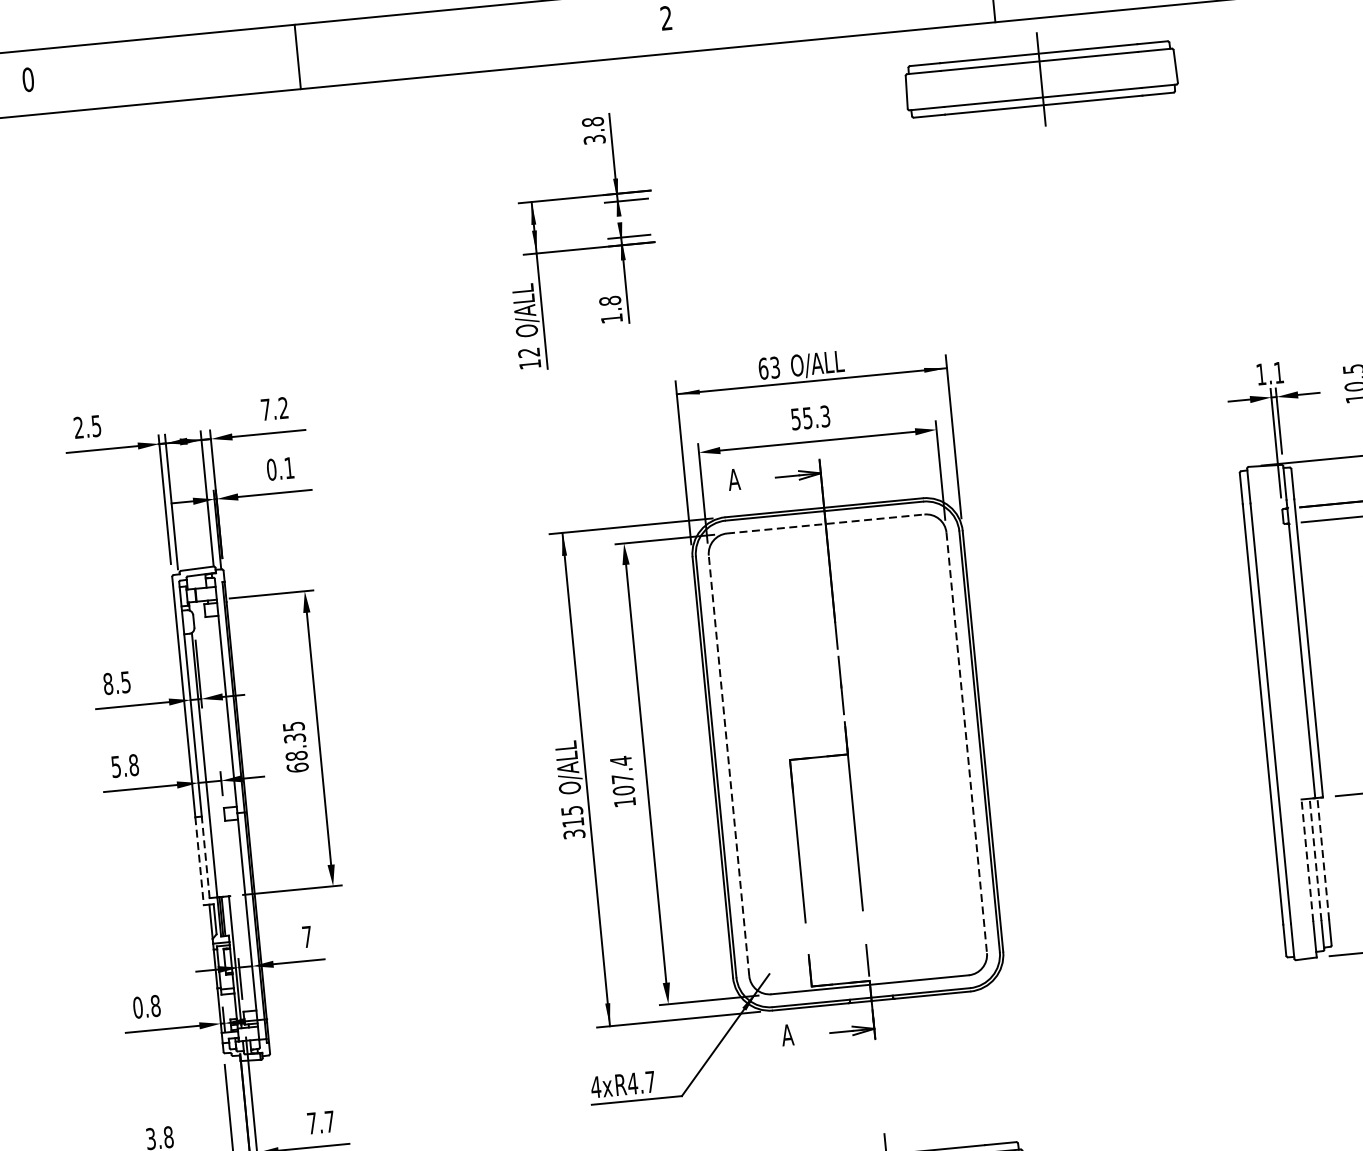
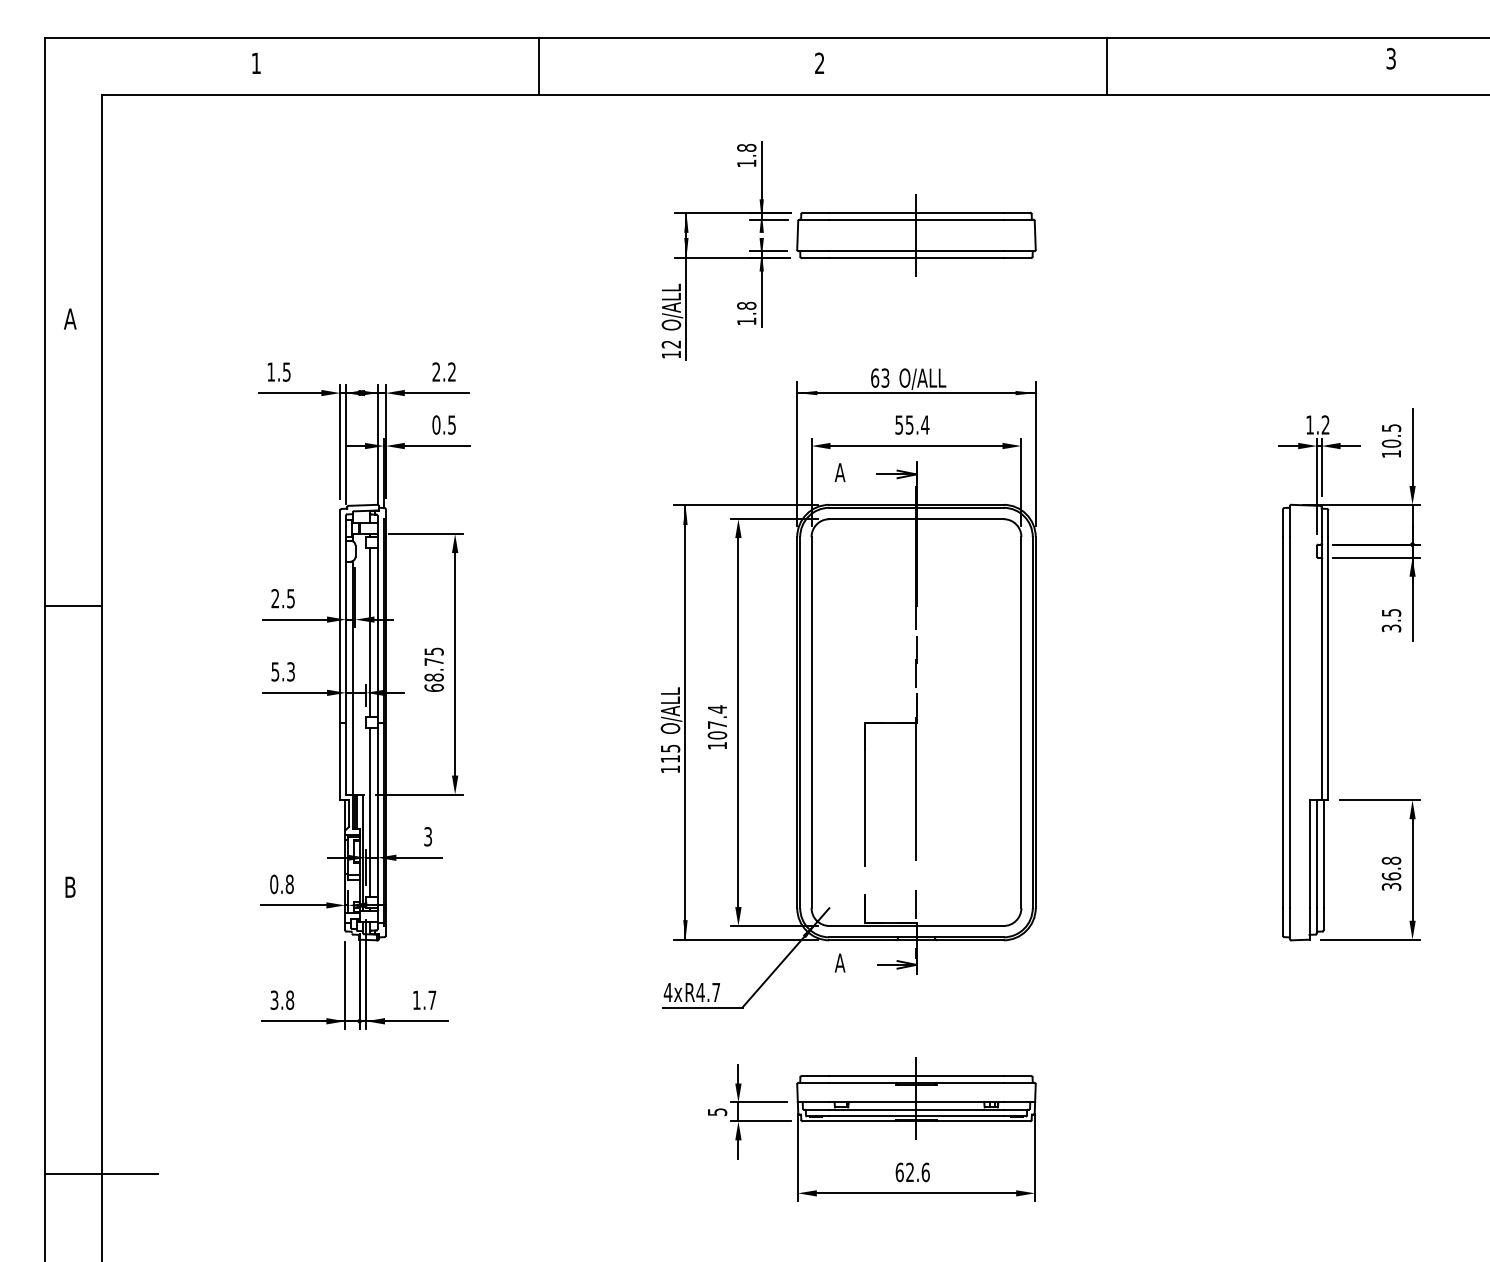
line: (298, 56) -> (539, 65), moved
text: (28, 79) -> (256, 63), 0 -> 1
part: (1041, 79) -> (916, 235), moved
text: (594, 139) -> (746, 163), 3.8 -> 1.8
text: (1278, 372) -> (1325, 424), 1.1 -> 1.2
text: (265, 409) -> (436, 371), 7.2 -> 2.2
text: (825, 415) -> (925, 424), 55.3 -> 55.4
text: (77, 427) -> (270, 371), 2.5 -> 1.5
text: (288, 467) -> (451, 424), 0.1 -> 0.5
line: (825, 524) -> (916, 519), dashed -> solid
text: (108, 683) -> (275, 598), 8.5 -> 2.5
line: (218, 712) -> (369, 632), added
text: (294, 737) -> (433, 661), 68.35 -> 68.75
line: (966, 742) -> (1021, 722), dashed -> solid
text: (134, 764) -> (291, 671), 5.8 -> 5.3
line: (728, 765) -> (811, 722), dashed -> solid
text: (574, 834) -> (670, 769), 315 -> 115
line: (206, 857) -> (346, 758), dashed -> solid
line: (1323, 859) -> (1323, 854), dashed -> solid
line: (1307, 860) -> (1309, 854), dashed -> solid
line: (1315, 860) -> (1316, 854), dashed -> solid
line: (199, 861) -> (340, 761), dashed -> solid
line: (238, 915) -> (369, 812), added
text: (306, 936) -> (427, 836), 7 -> 3
text: (311, 1122) -> (416, 999), 7.7 -> 1.7

